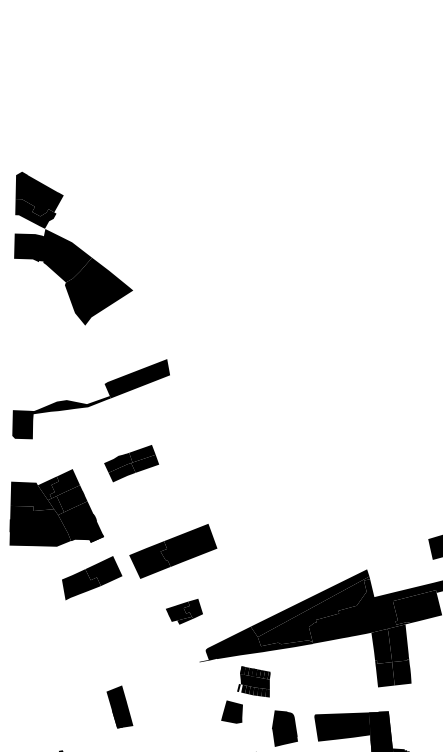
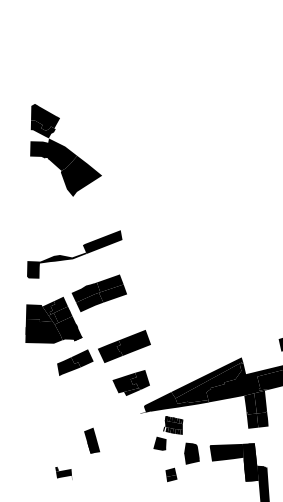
part: (72, 248) -> (65, 150), moved
part: (130, 463) -> (98, 293), size x1.67
part: (183, 610) -> (130, 382), size x1.67

